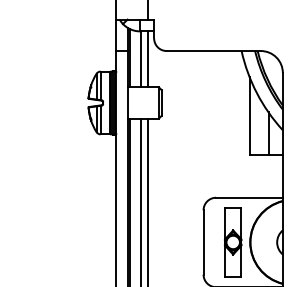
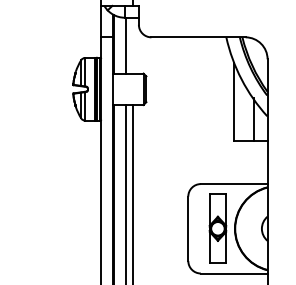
line: (148, 59) -> (133, 45), removed

